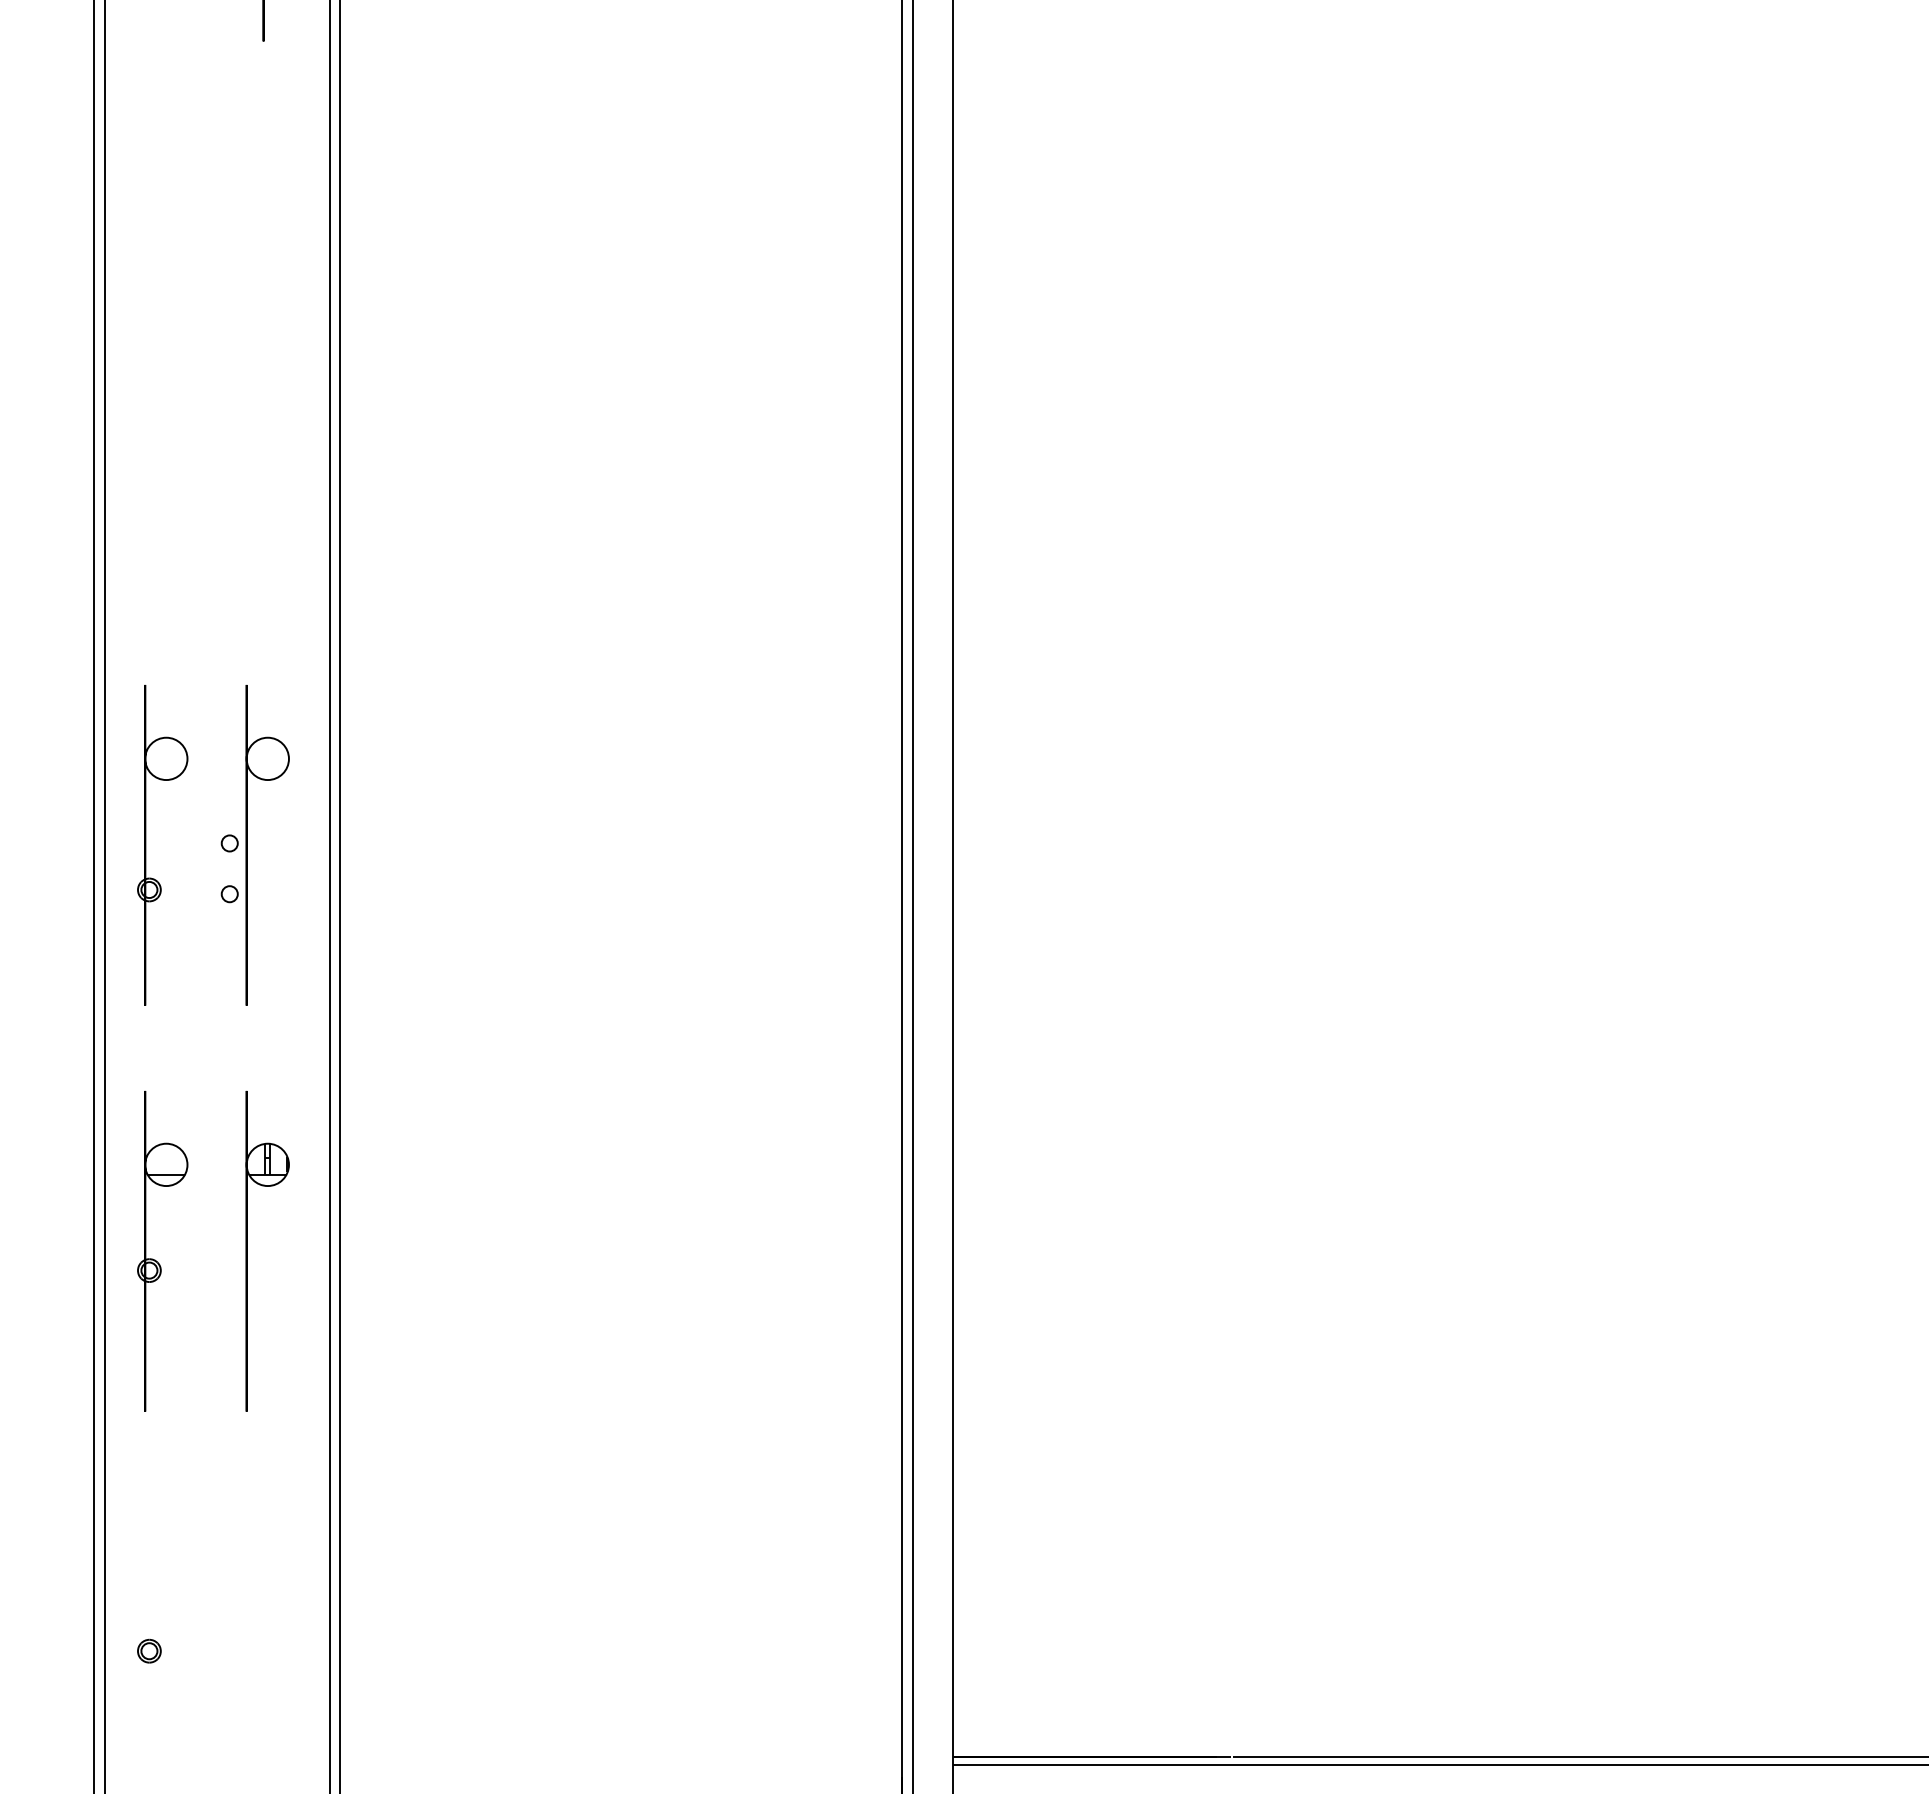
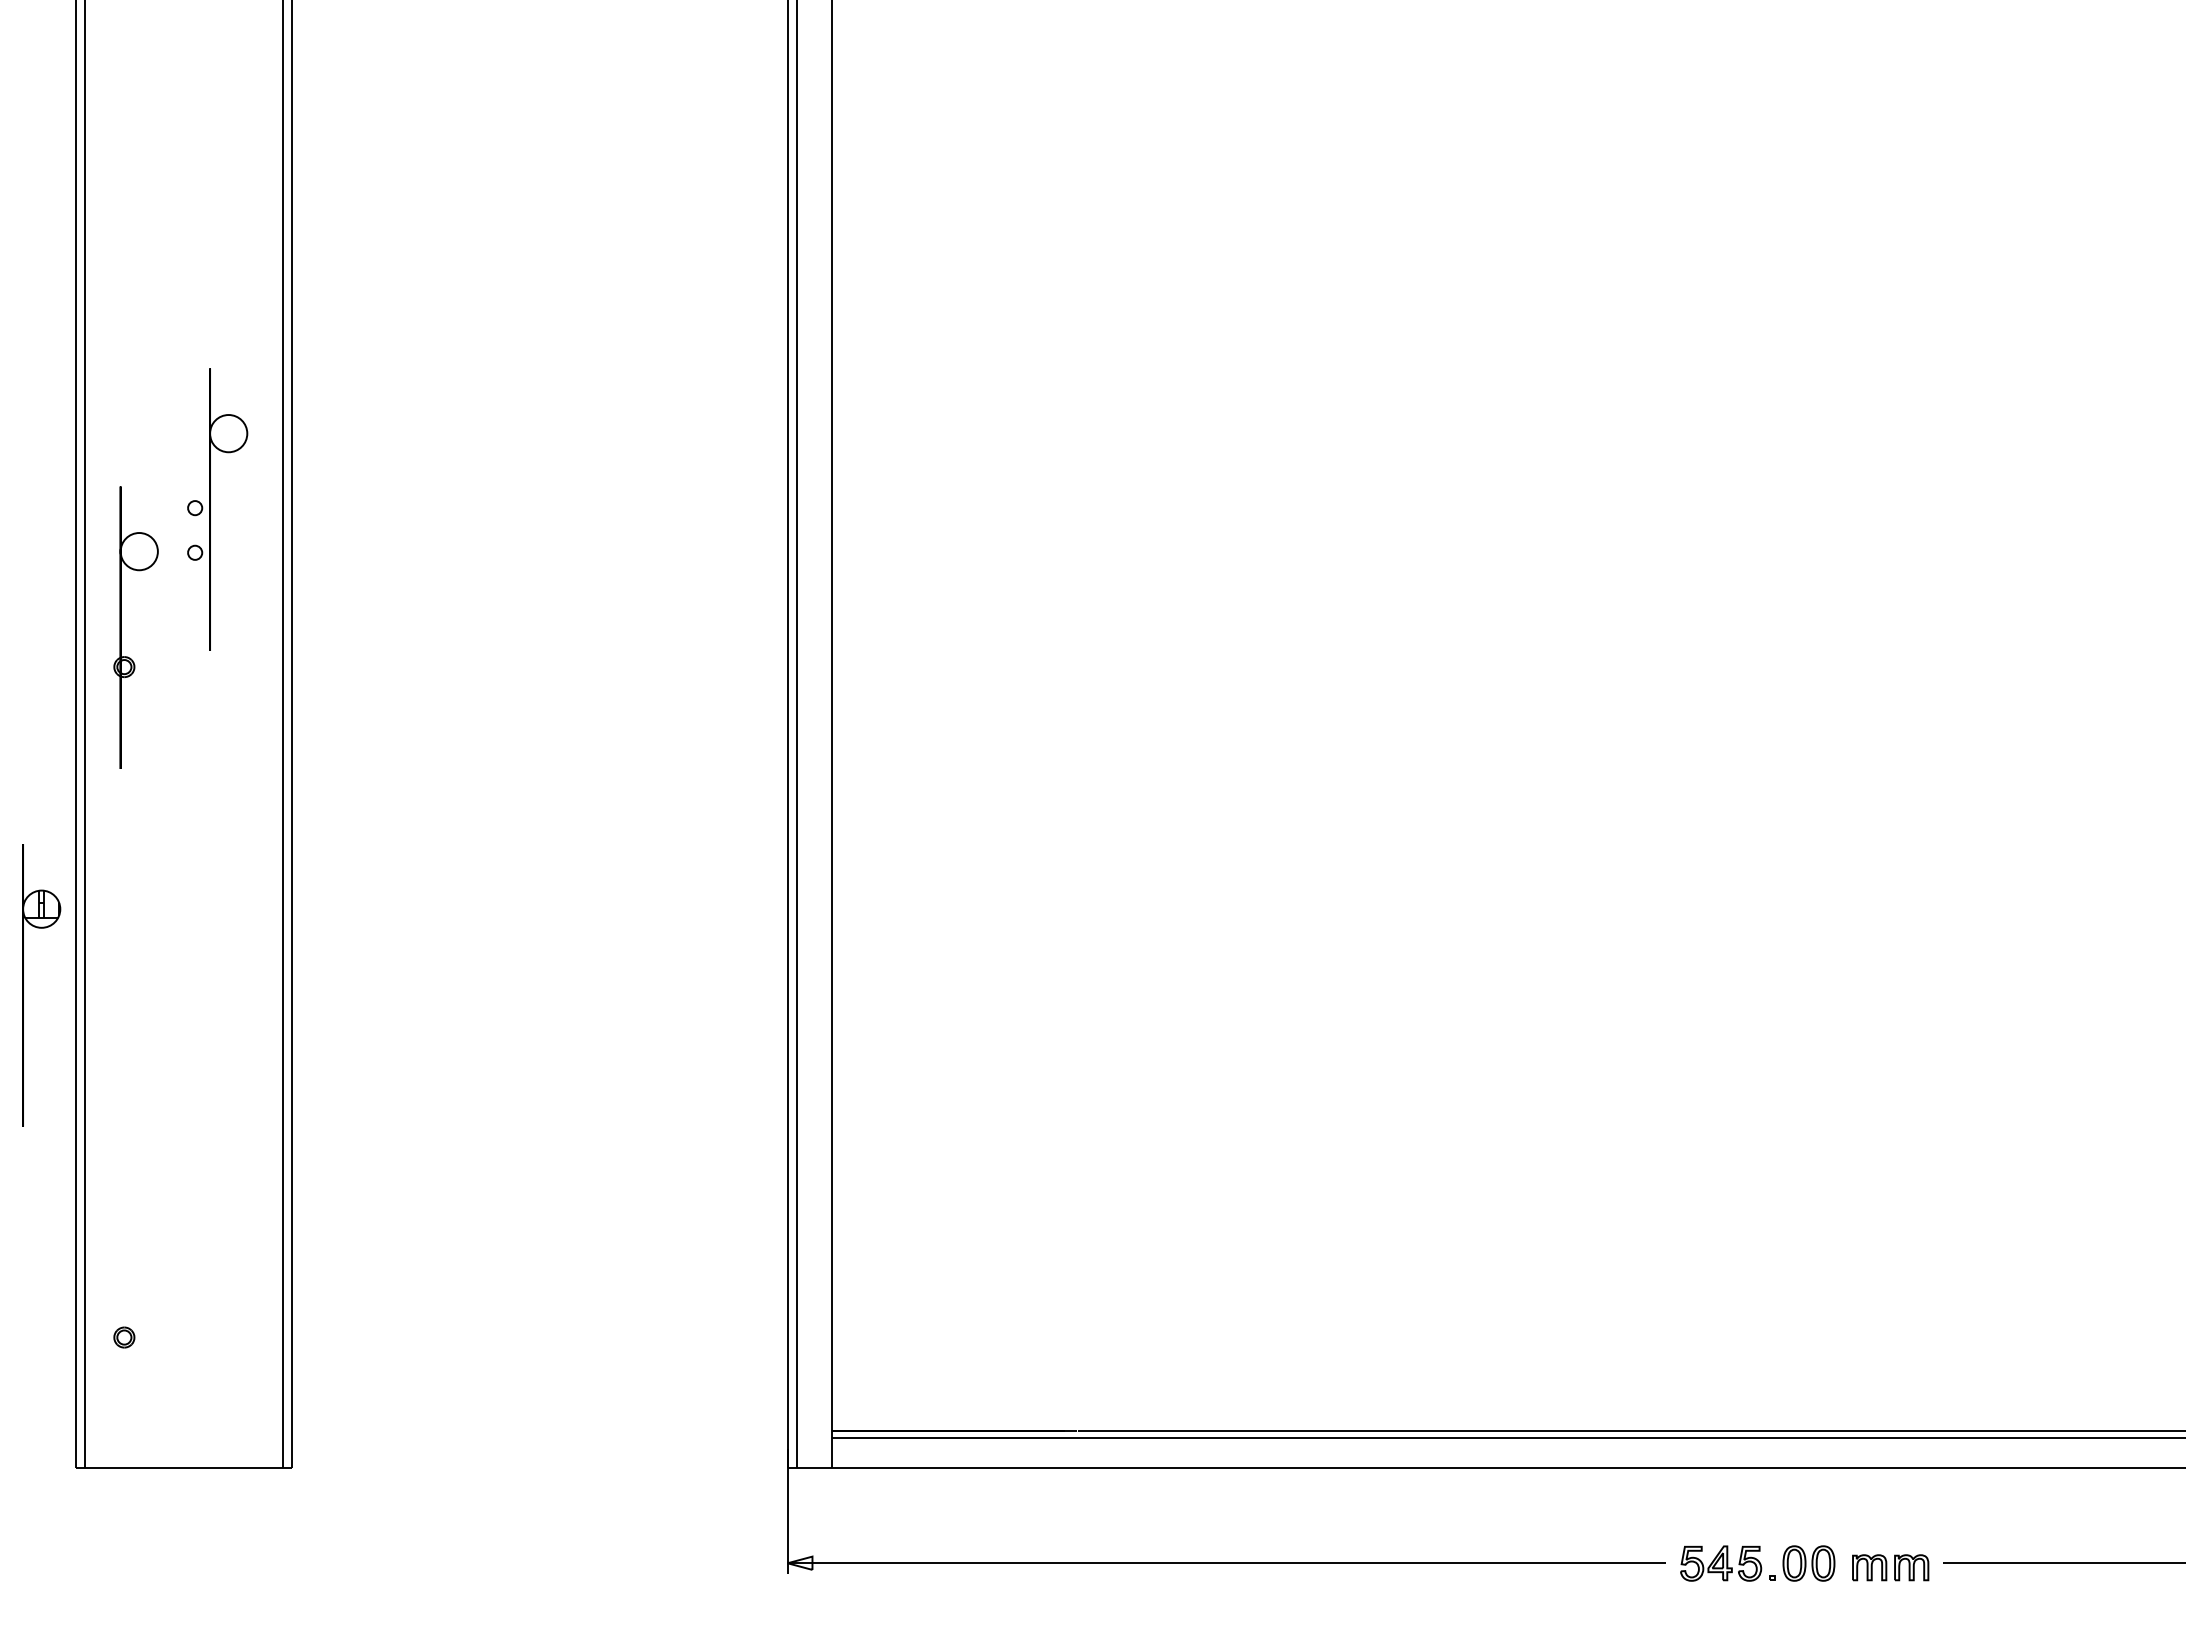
part: (247, 845) -> (210, 509), moved
part: (247, 1251) -> (23, 985), moved
part: (157, 1260) -> (131, 993), removed

